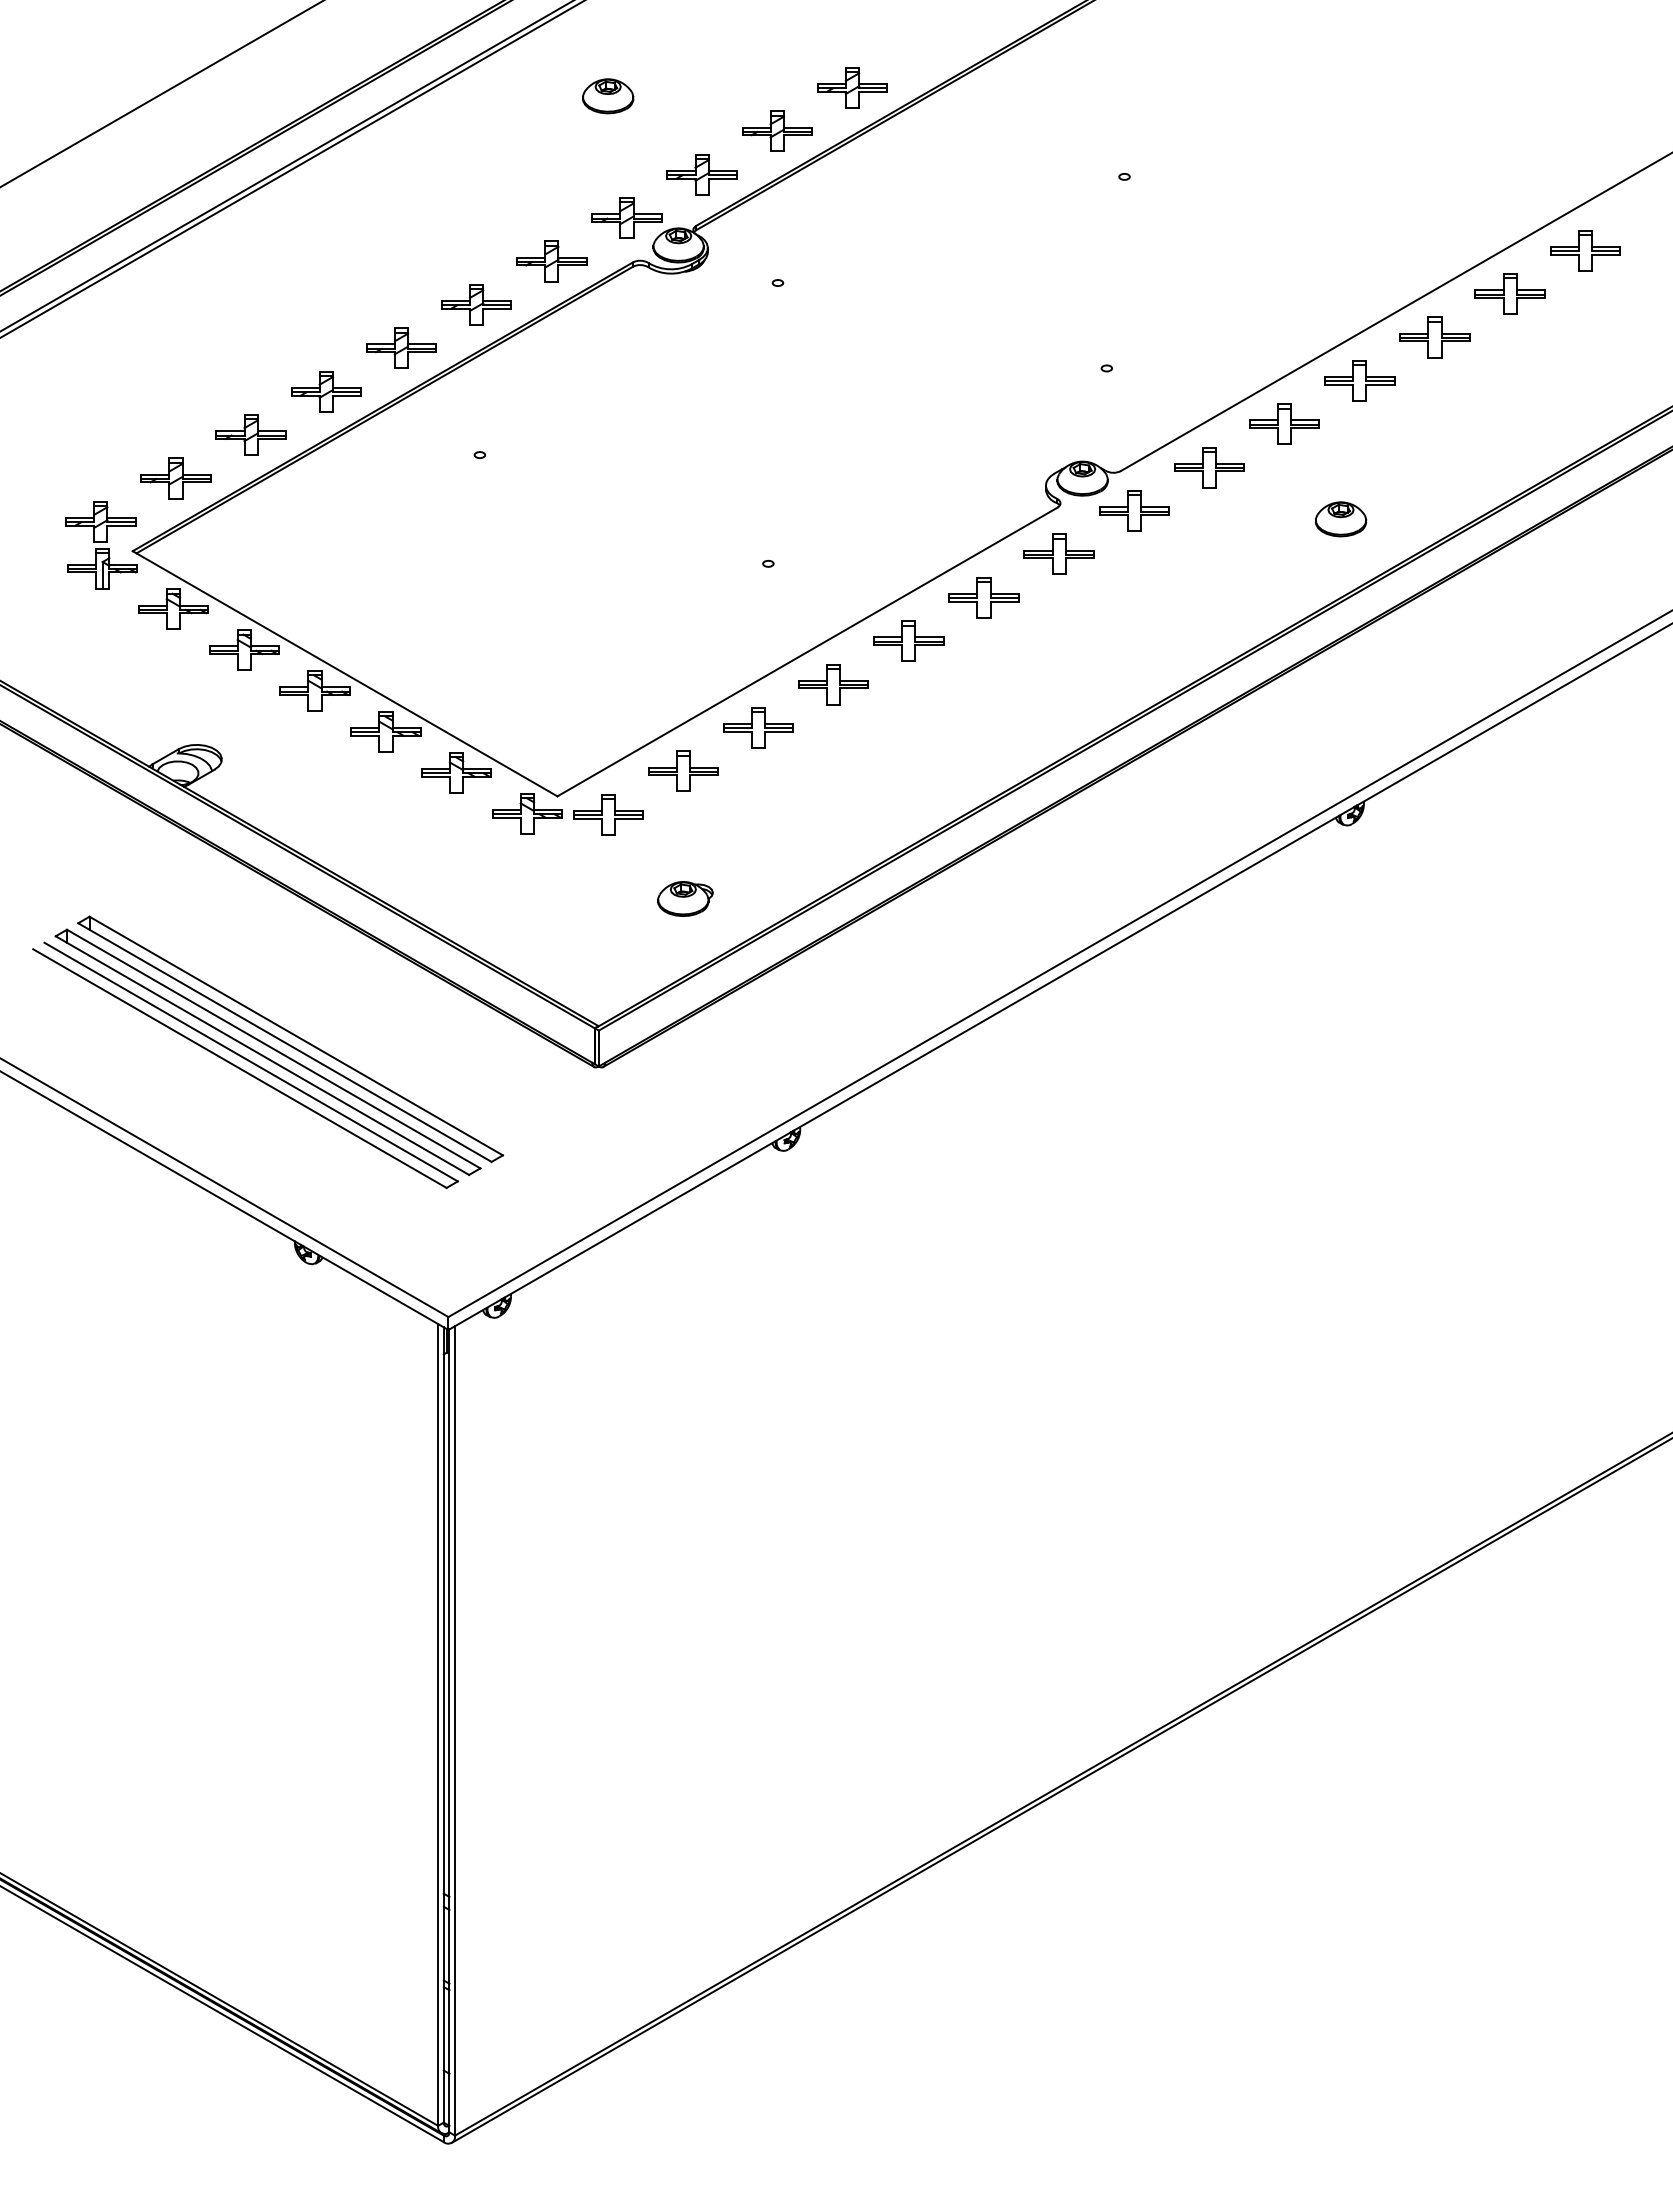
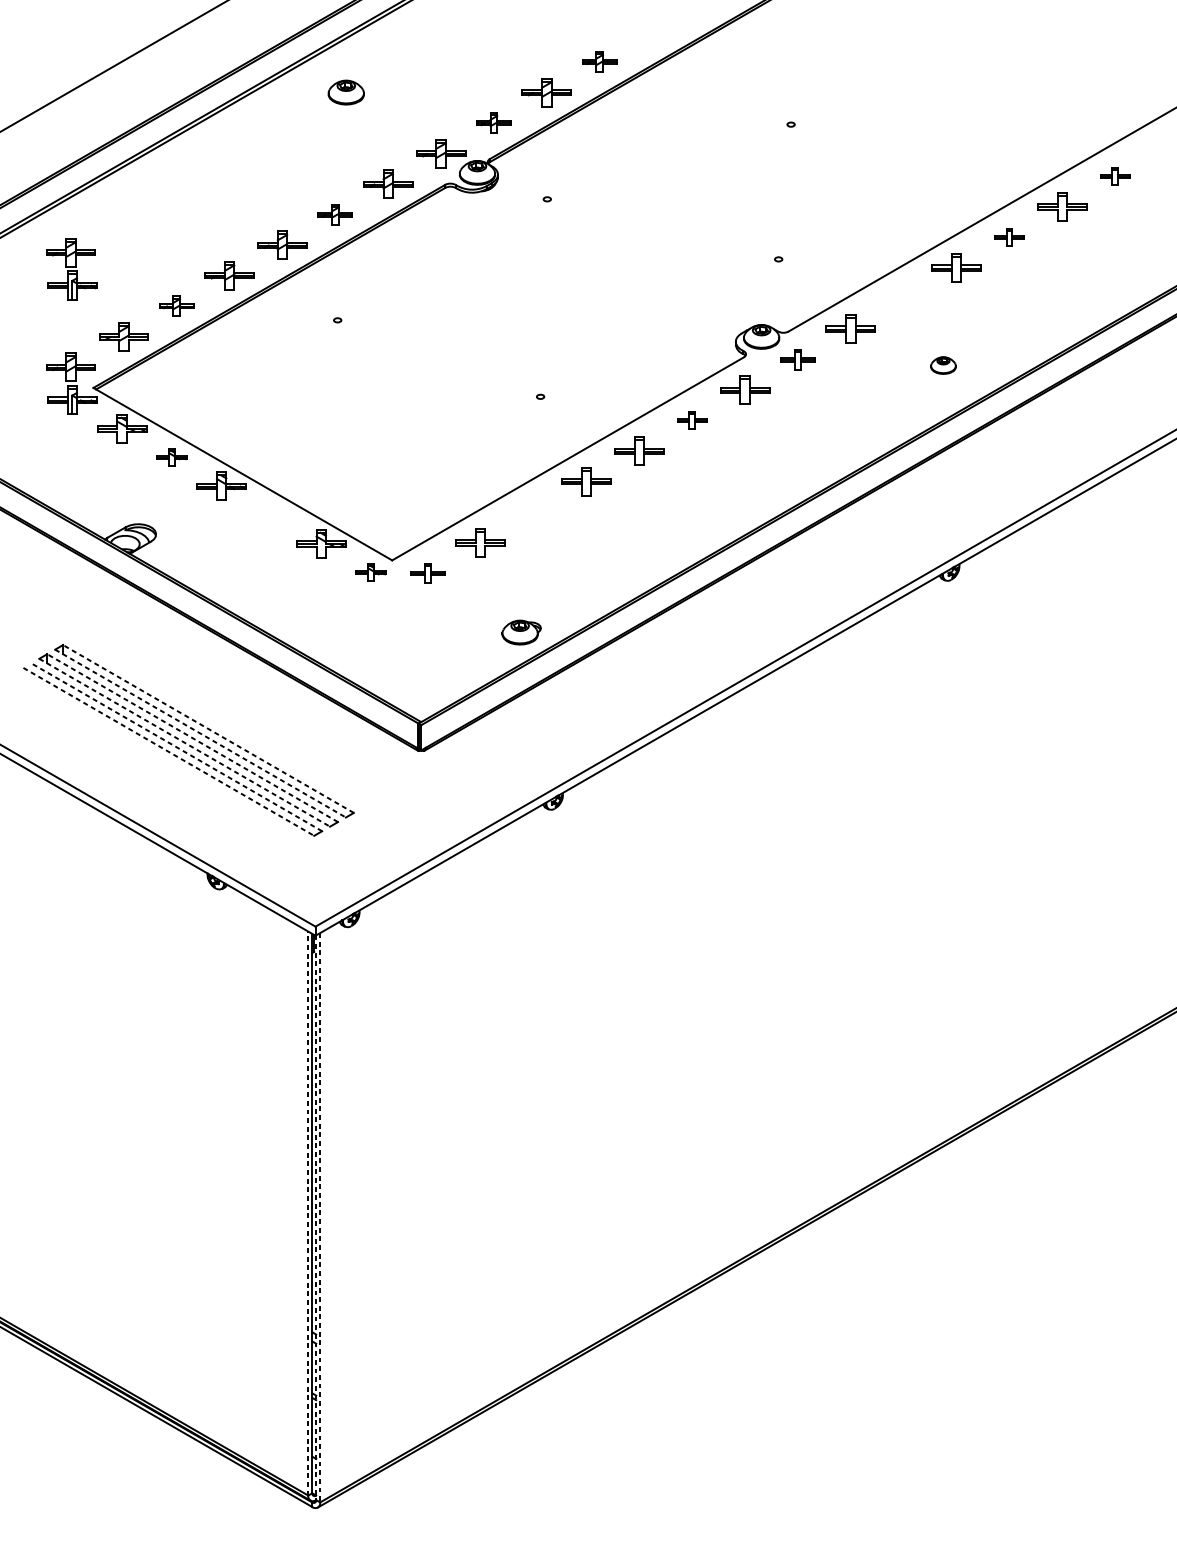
part: (852, 87) -> (599, 61), size x0.7
part: (608, 96) -> (346, 92), moved
part: (701, 174) -> (493, 122), size x0.7
part: (1585, 250) -> (1115, 176), size x0.6
part: (476, 304) -> (335, 214), size x0.7
part: (1434, 337) -> (1009, 237), size x0.6
part: (101, 382) -> (71, 269), added
part: (1284, 423) -> (903, 298), removed
part: (250, 434) -> (176, 305), size x0.7
part: (1134, 510) -> (798, 359), size x0.7
part: (1341, 519) -> (943, 365), size x0.7
part: (983, 597) -> (691, 420), size x0.6
part: (244, 649) -> (172, 457), size x0.6
part: (758, 727) -> (533, 511), removed
part: (385, 731) -> (271, 514), removed
part: (527, 813) -> (371, 572), size x0.6
part: (608, 814) -> (428, 573), size x0.7
part: (685, 898) -> (521, 632), moved
line: (296, 1036) -> (208, 729), solid -> dashed
line: (284, 1042) -> (200, 733), solid -> dashed
line: (273, 1049) -> (192, 738), solid -> dashed
line: (262, 1055) -> (184, 742), solid -> dashed
line: (251, 1062) -> (177, 747), solid -> dashed
line: (239, 1068) -> (168, 751), solid -> dashed
line: (438, 1724) -> (308, 1213), solid -> dashed
line: (455, 1730) -> (320, 1217), solid -> dashed
line: (449, 1731) -> (316, 1218), solid -> dashed

